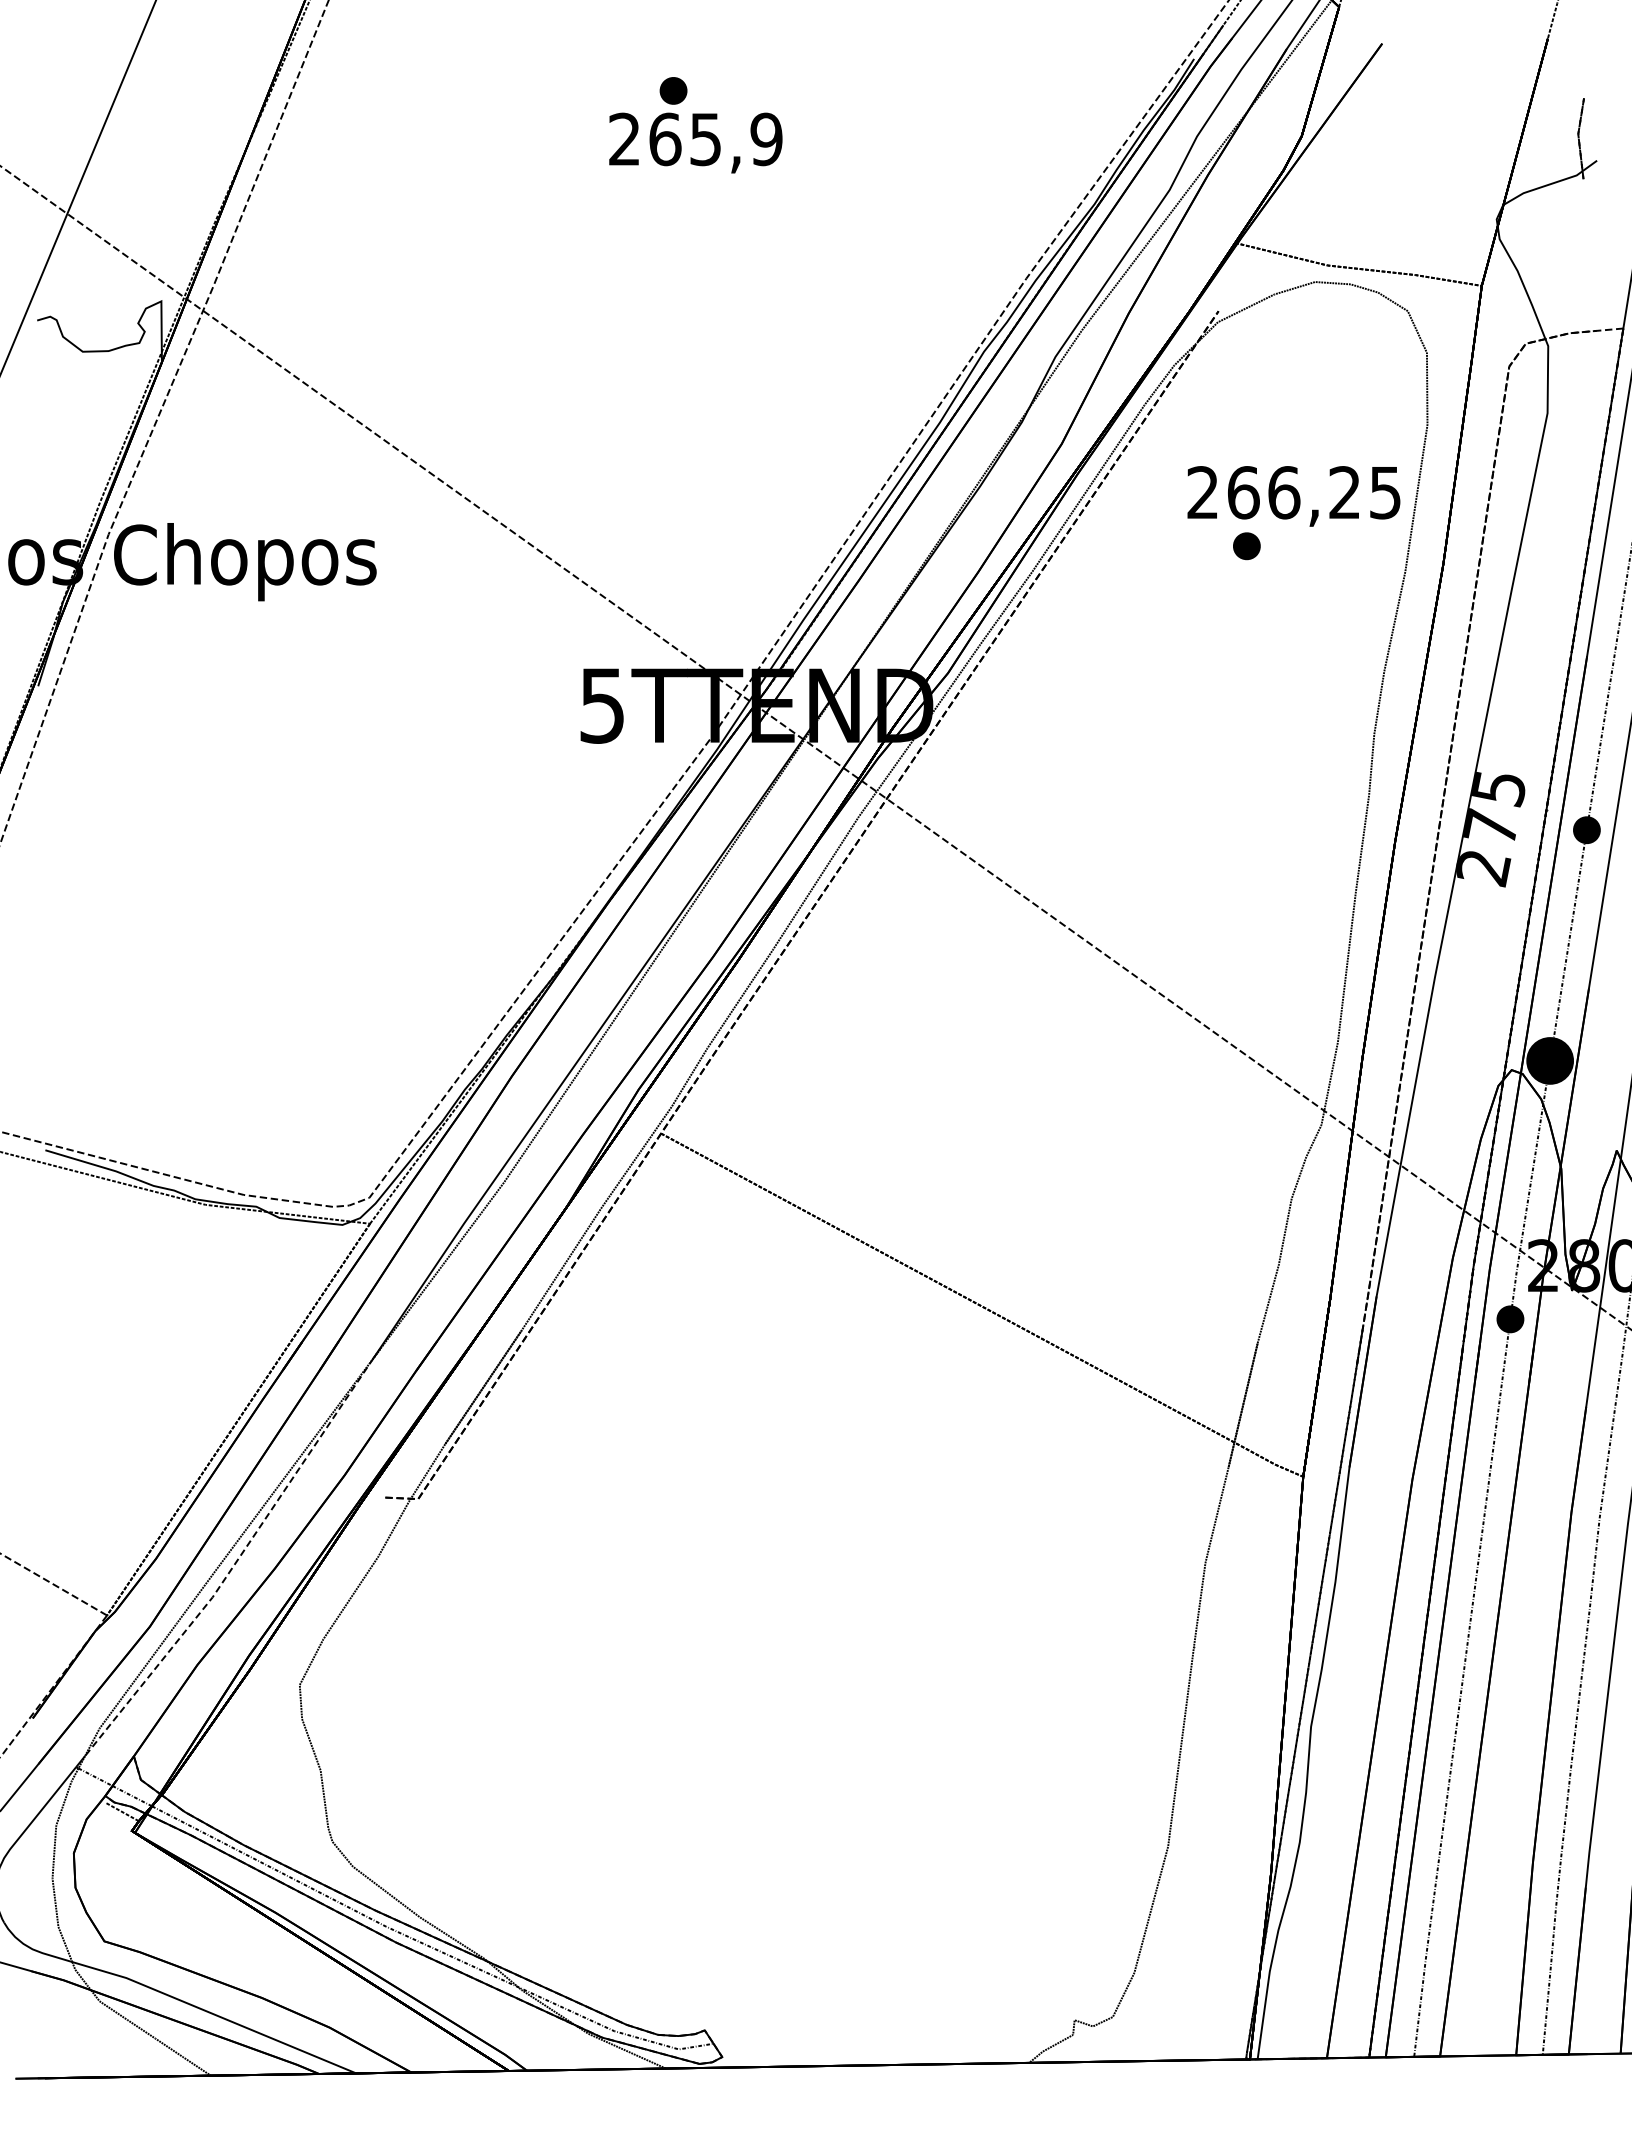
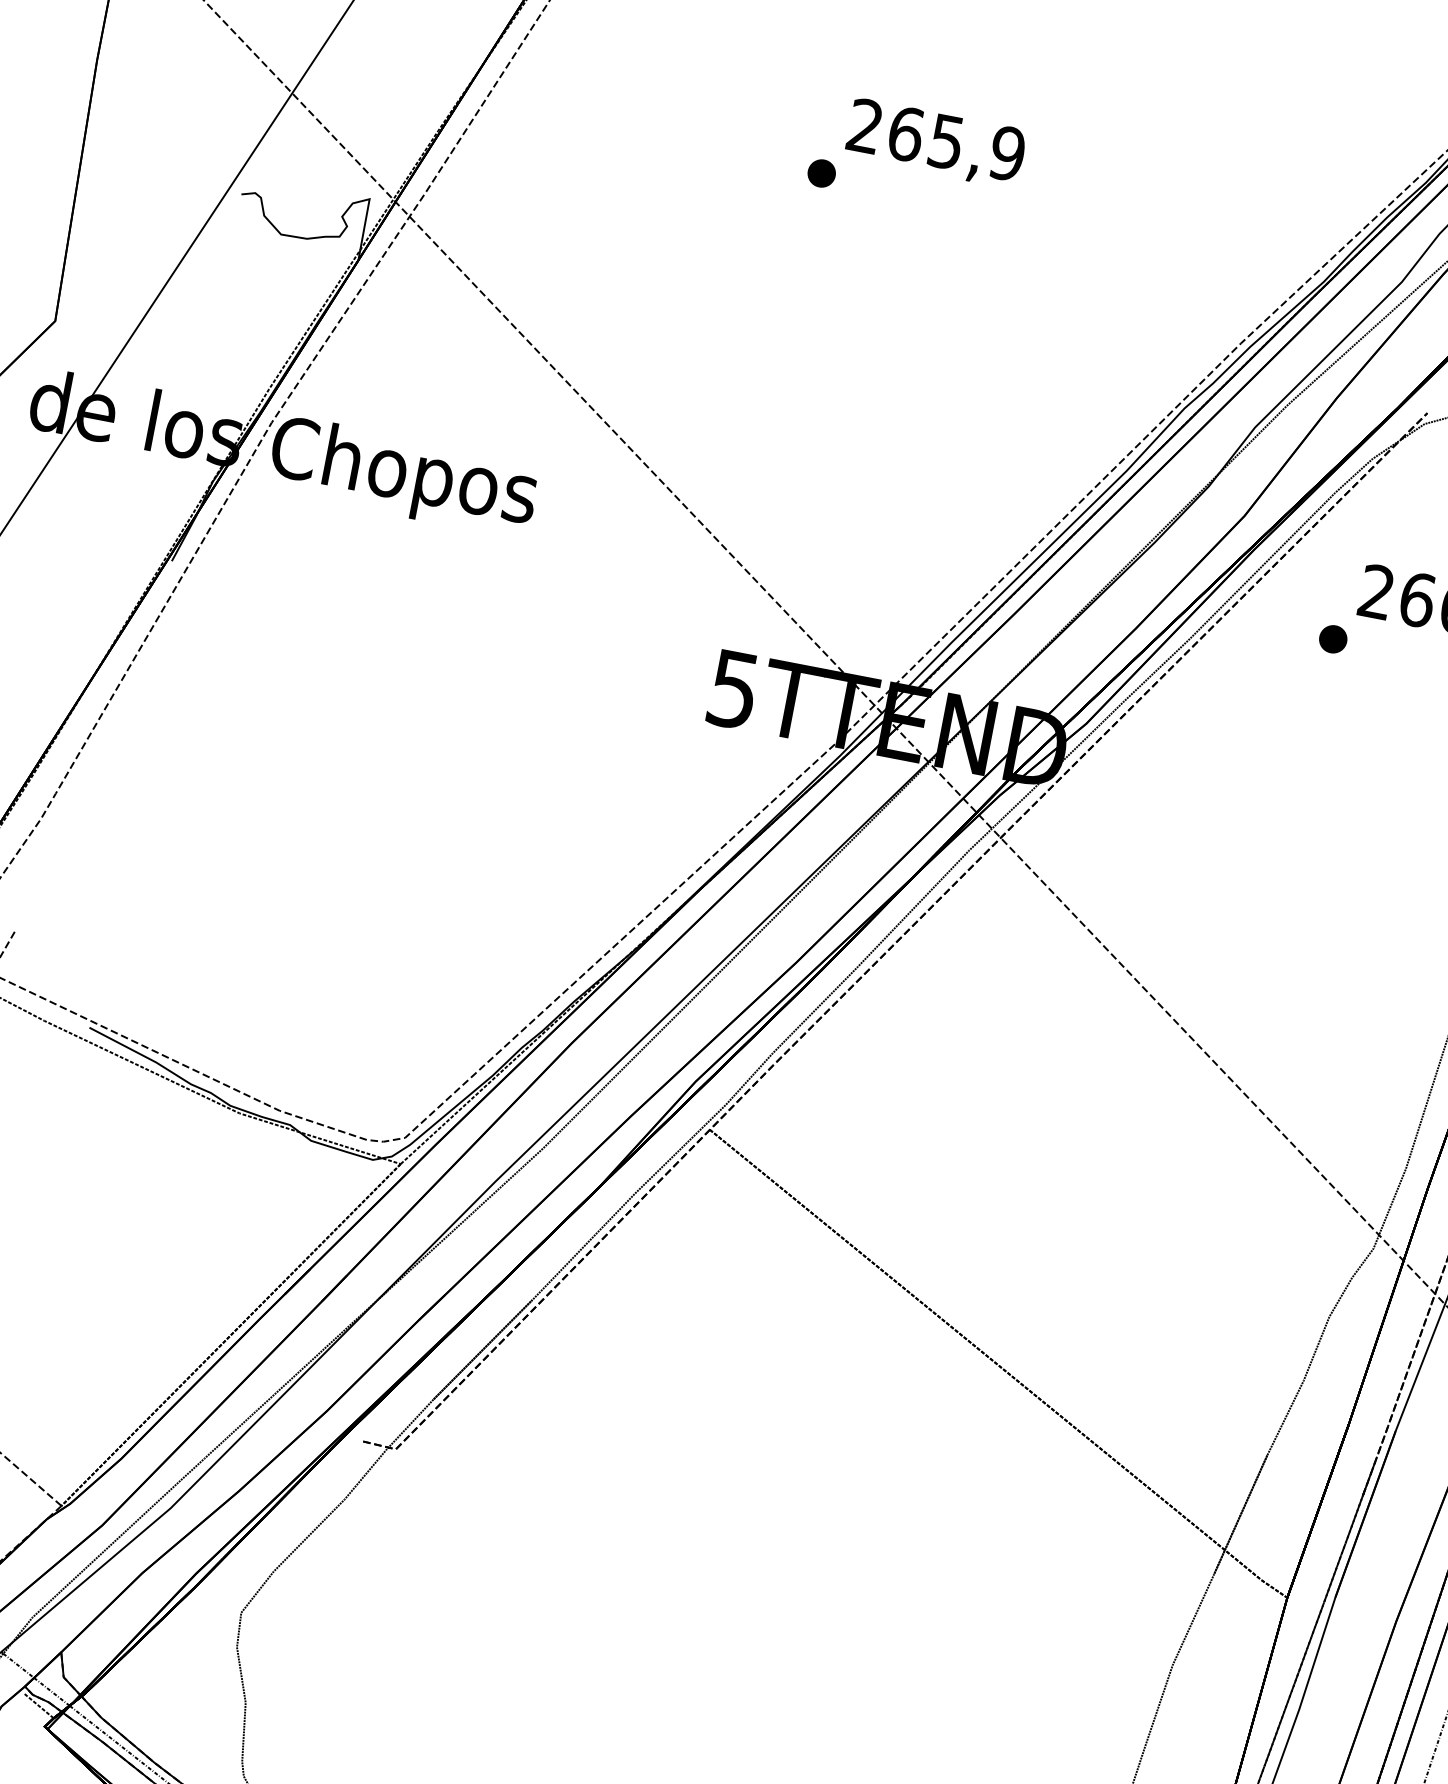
part: (673, 90) -> (821, 173), moved
part: (1246, 546) -> (1332, 639), moved
line: (235, 1562) -> (200, 1477), dashed -> solid

